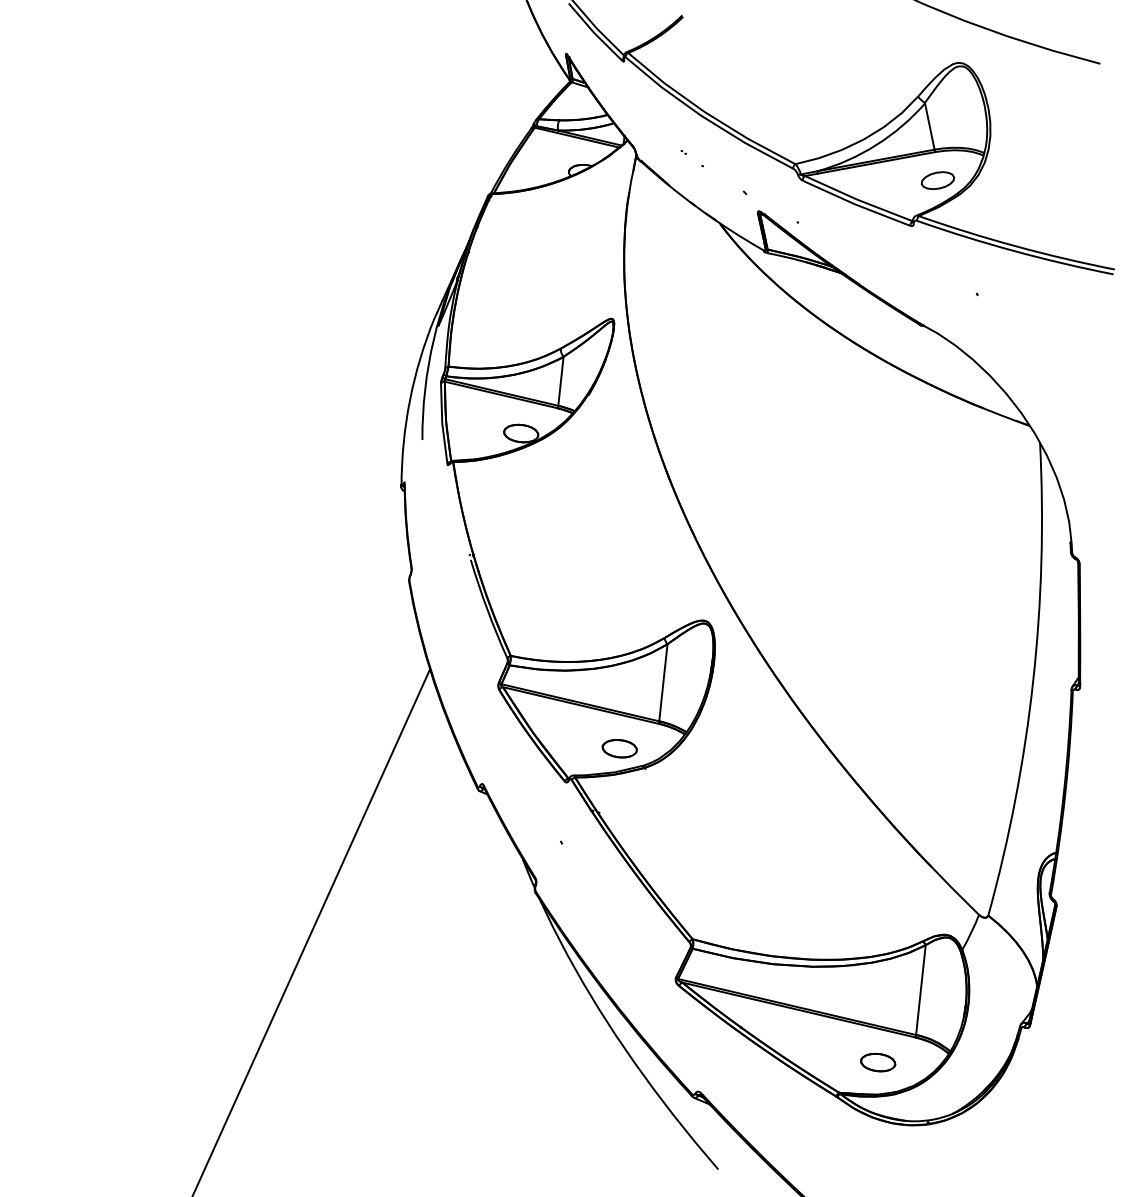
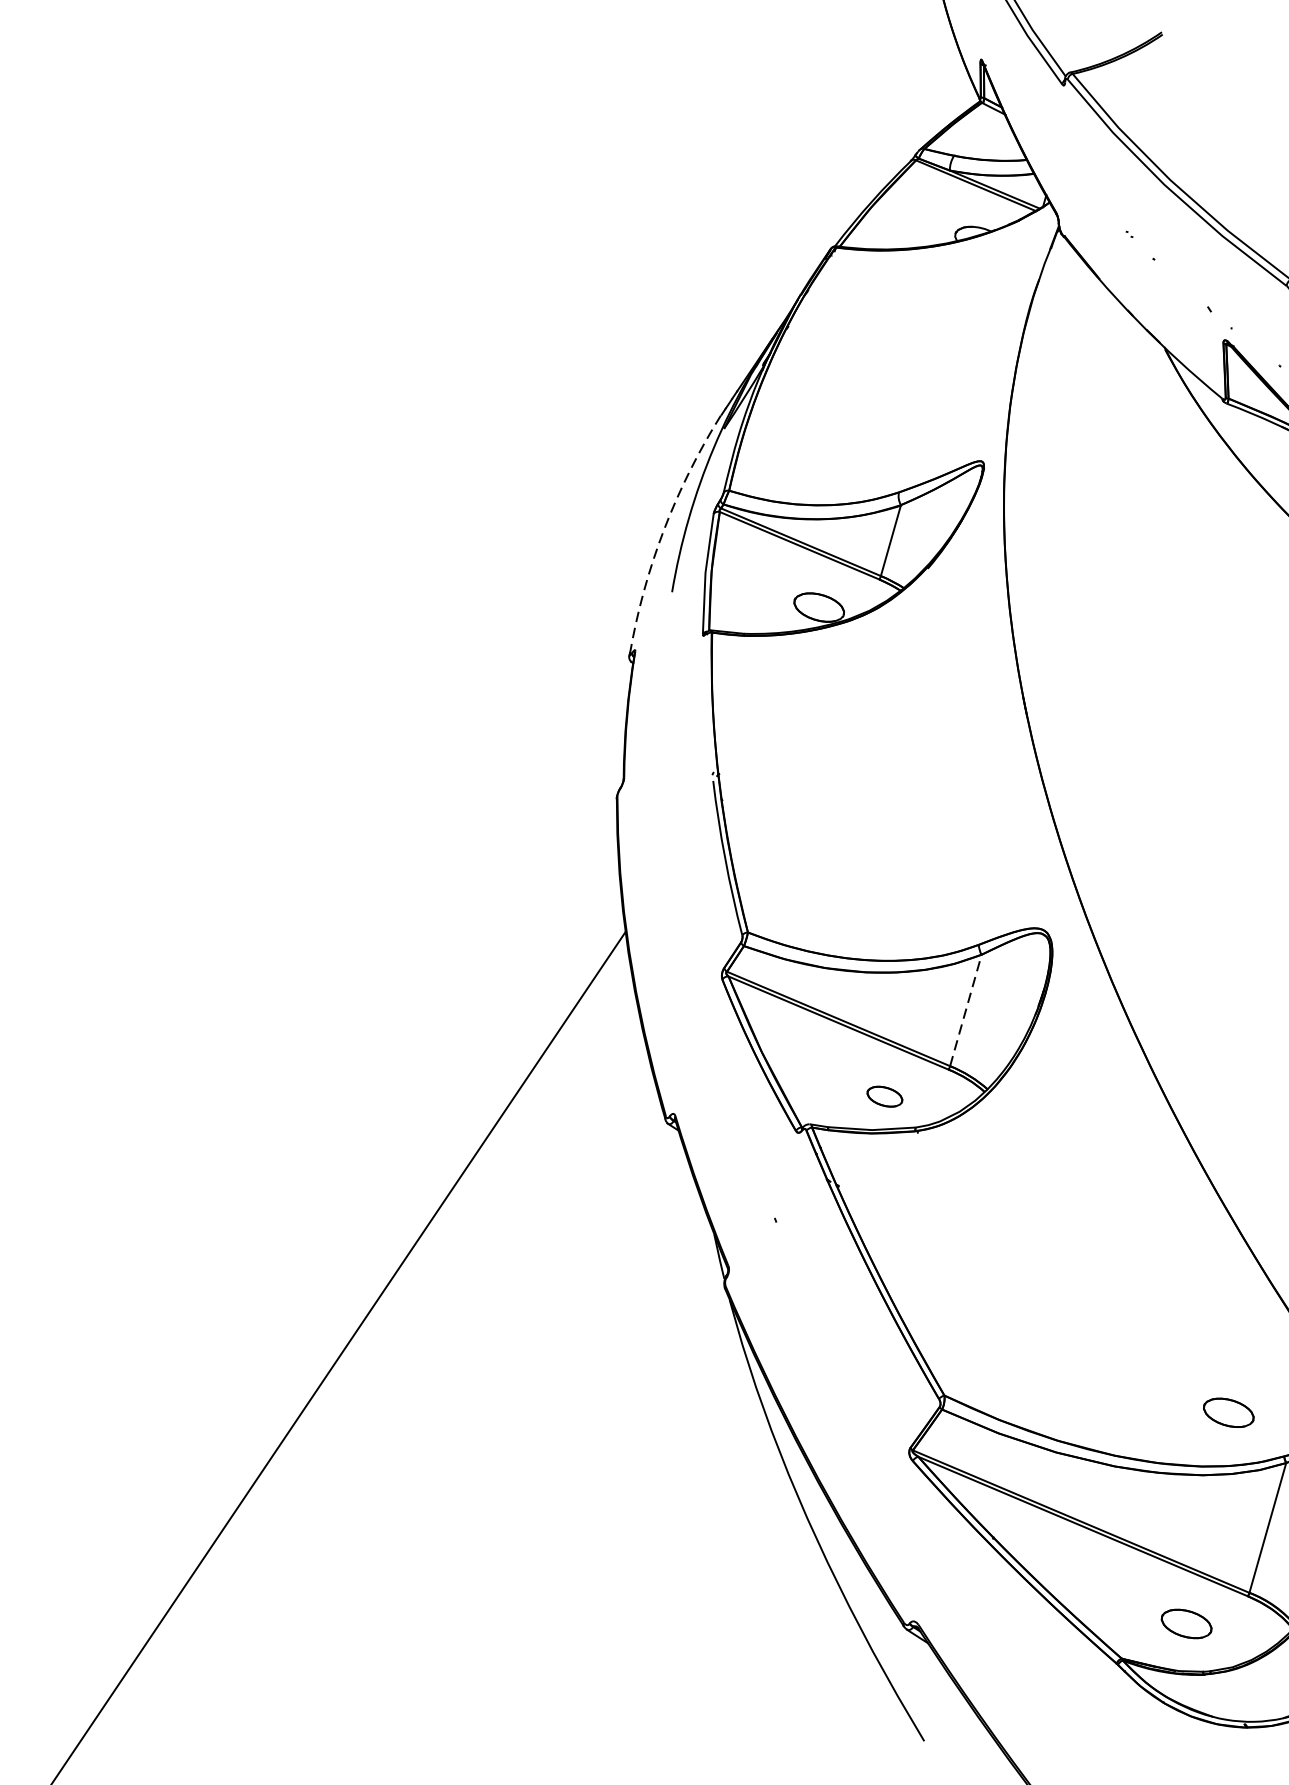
arc: (409, 400) -> (663, 530), solid -> dashed
line: (663, 682) -> (966, 1010), solid -> dashed
part: (619, 748) -> (884, 1096), size x0.7
part: (882, 918) -> (1229, 1412), added

